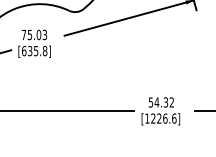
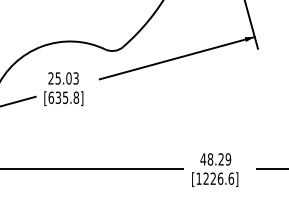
text: (23, 35) -> (50, 78), 75.03 -> 25.03
text: (161, 102) -> (215, 159), 54.32 -> 48.29

